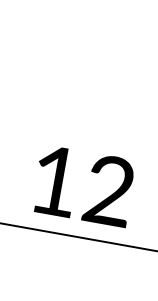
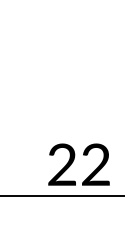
text: (54, 180) -> (61, 164), 12 -> 22

